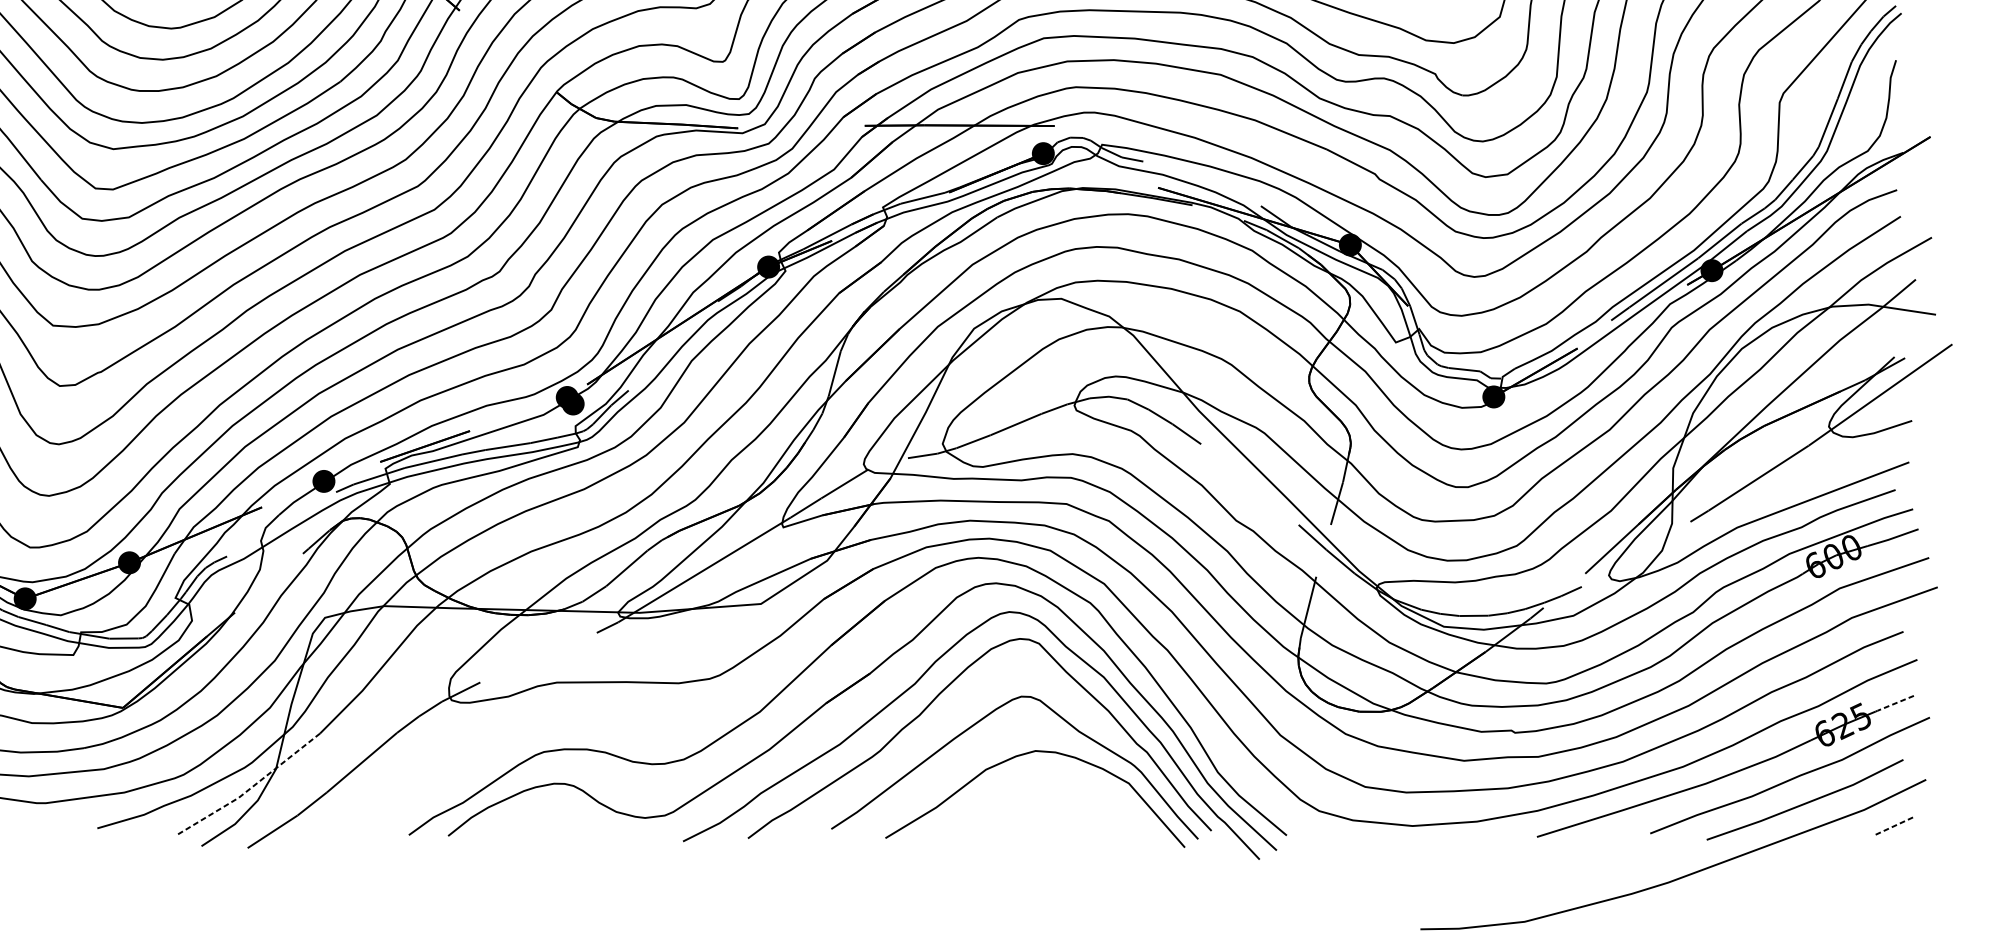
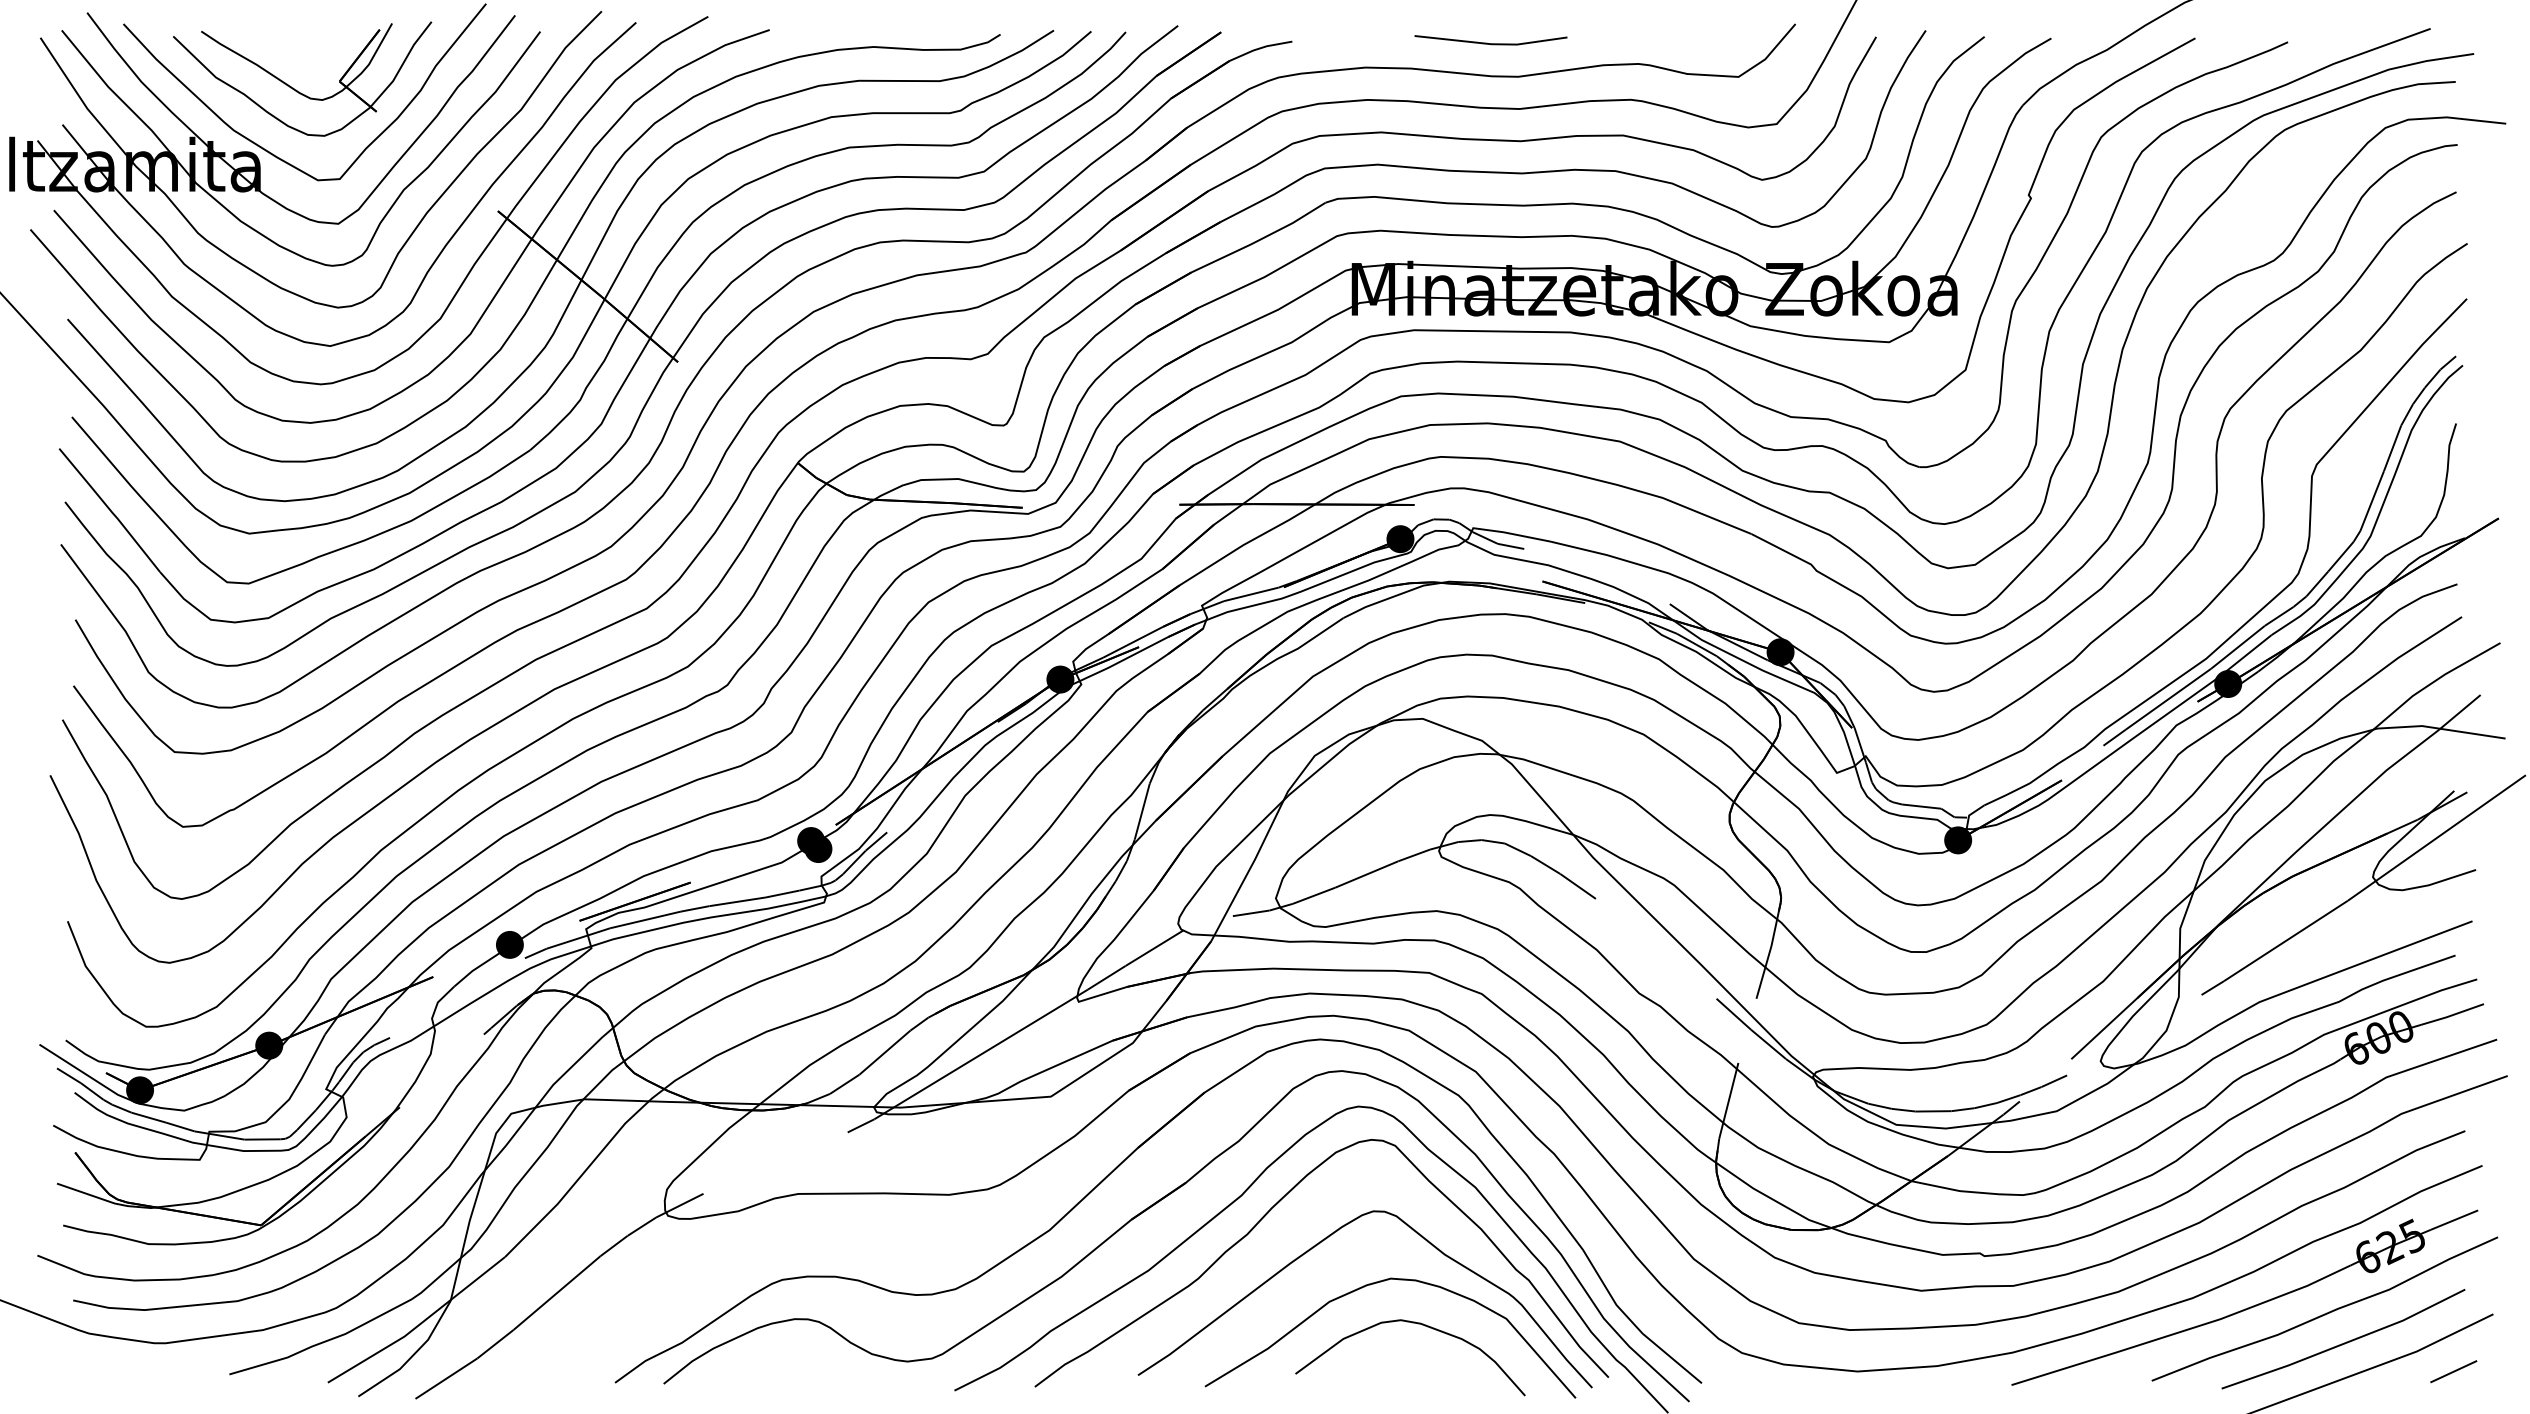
line: (1893, 704) -> (2453, 1220), dashed -> solid
line: (250, 788) -> (419, 1324), dashed -> solid
curve: (1057, 788) -> (1417, 1324), added
line: (1893, 826) -> (2453, 1371), dashed -> solid

